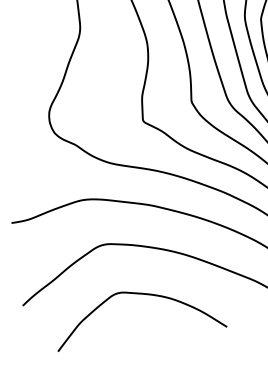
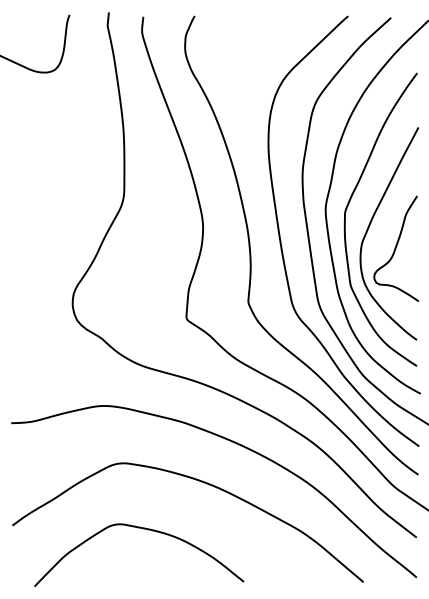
curve: (140, 294) -> (143, 529), moved

